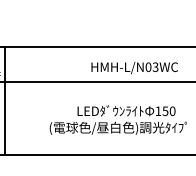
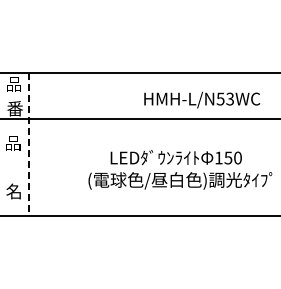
text: (148, 66) -> (220, 98), HMH-L/N03WC -> HMH-L/N53WC
line: (5, 101) -> (29, 144), solid -> dashed
text: (125, 110) -> (175, 157), moved

